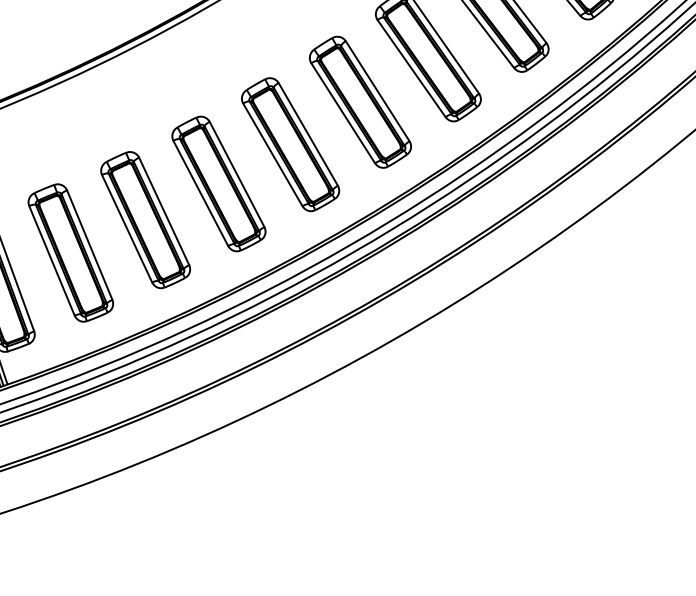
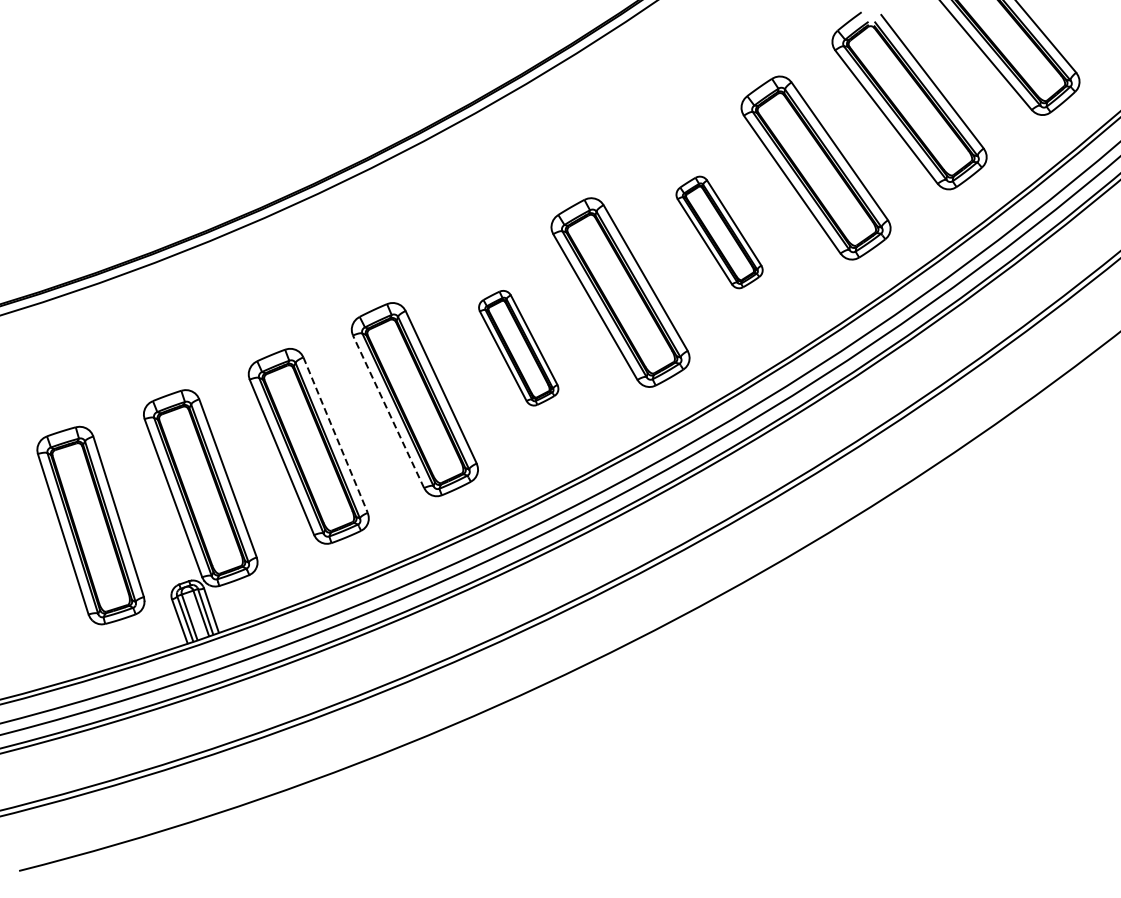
part: (360, 102) -> (719, 232), size x0.6
part: (218, 183) -> (518, 347), size x0.6
line: (127, 228) -> (388, 411), solid -> dashed
line: (89, 245) -> (335, 435), solid -> dashed

